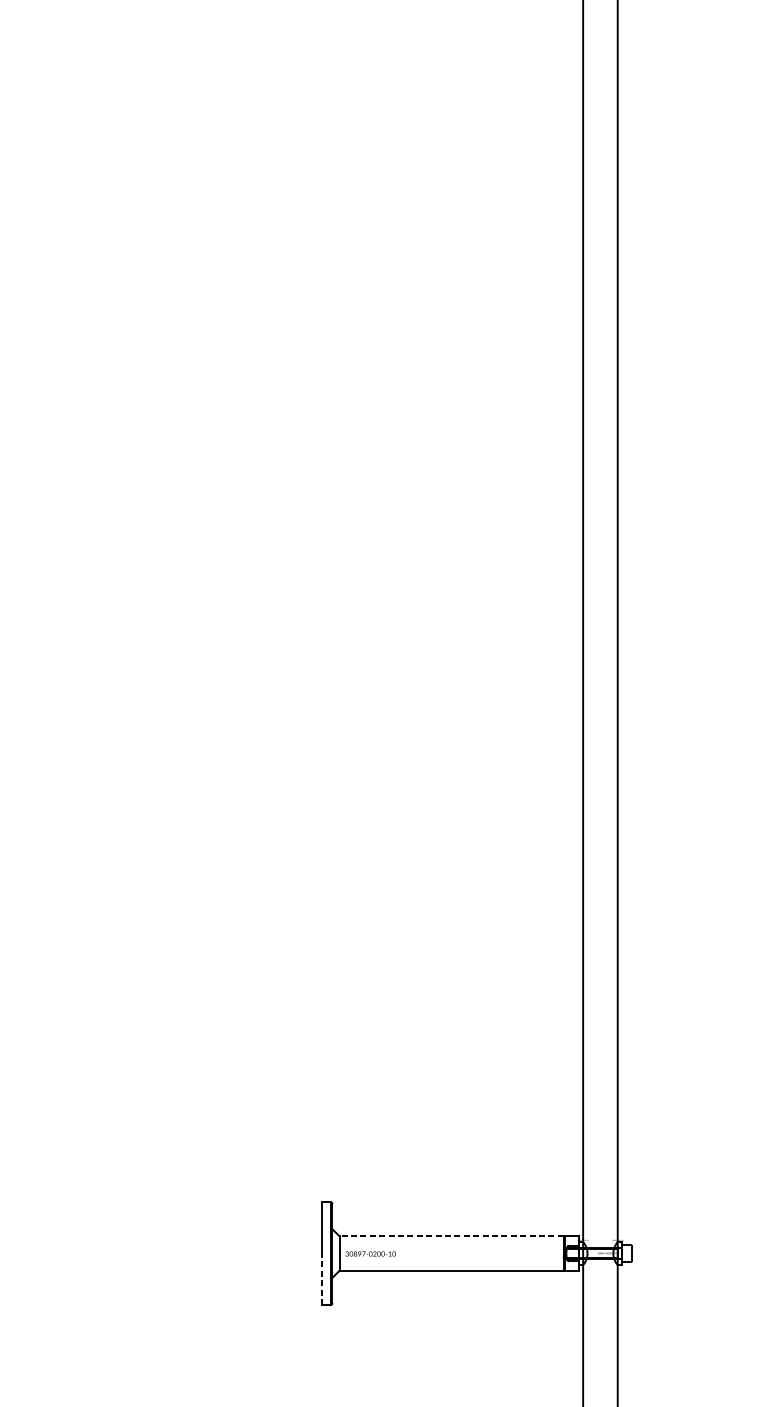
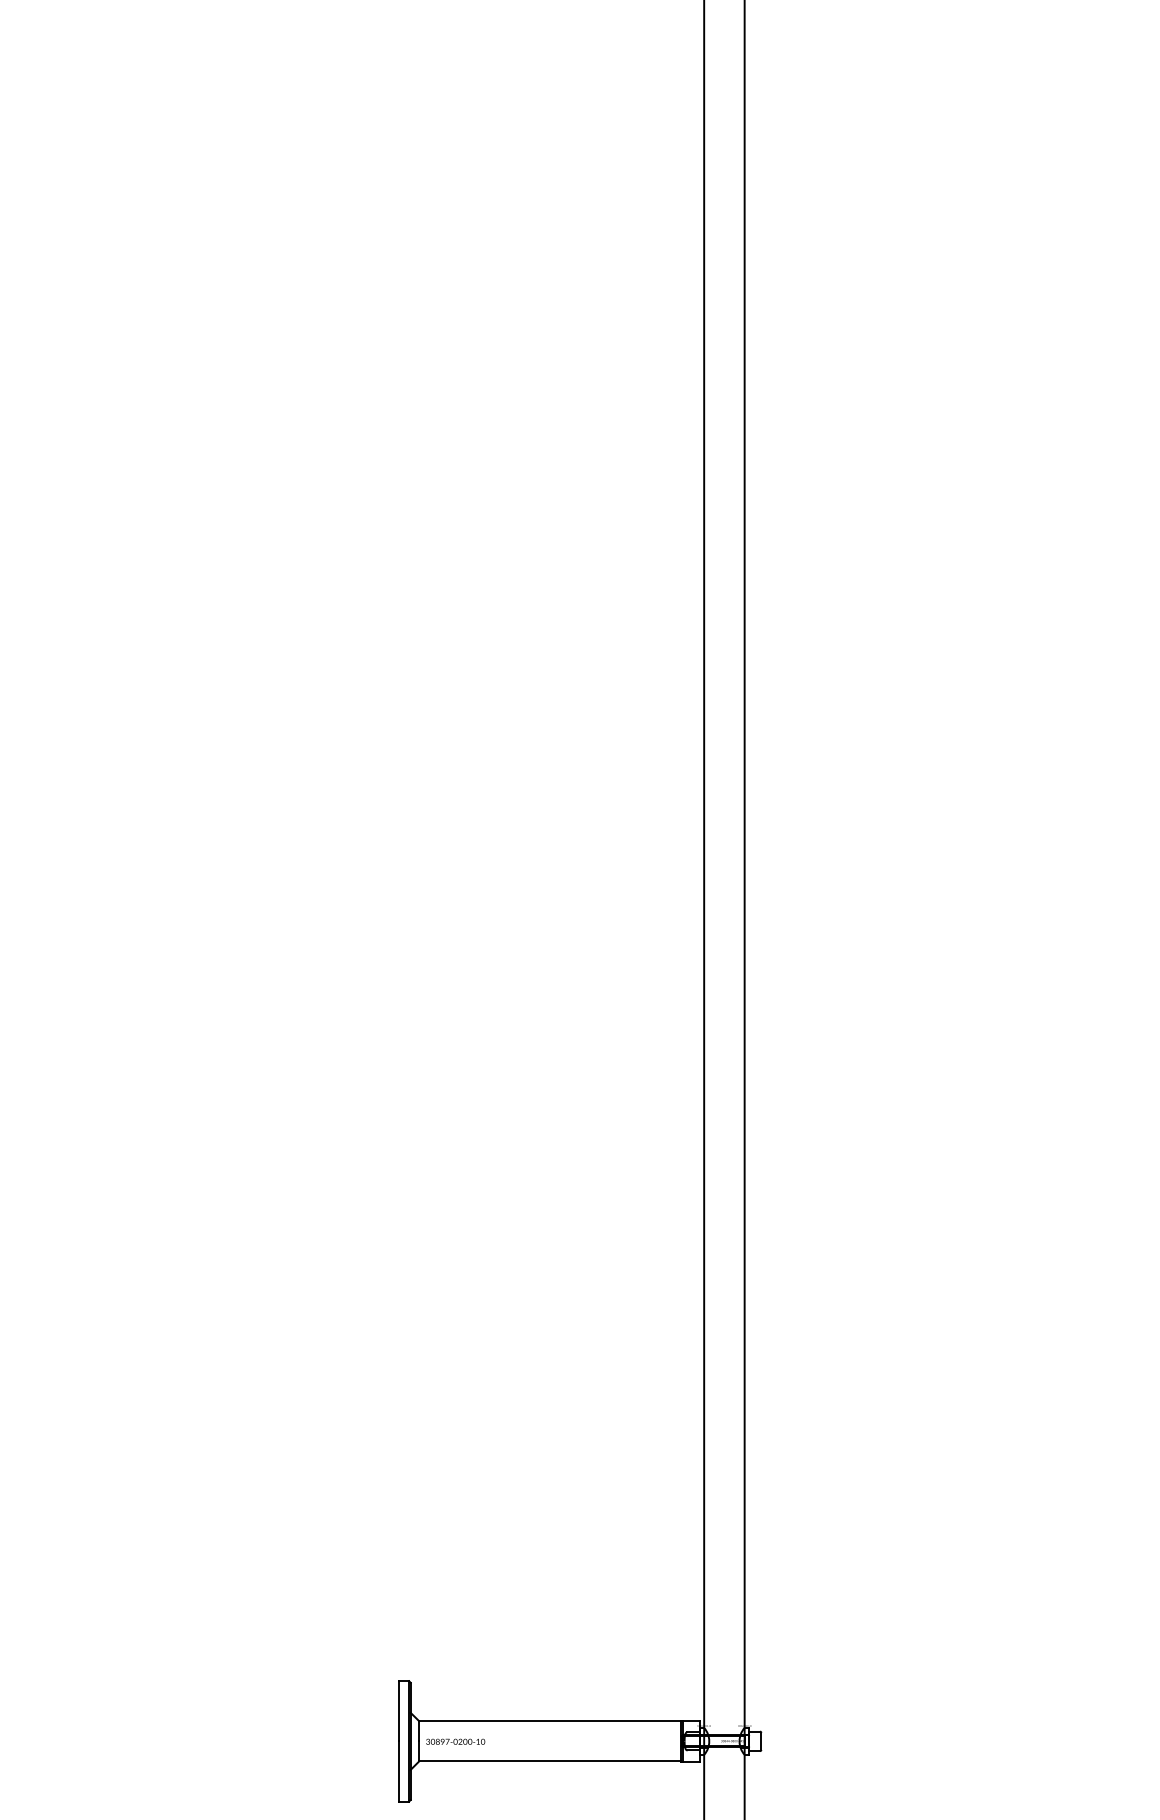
line: (450, 1236) -> (549, 1721), dashed -> solid
line: (321, 1278) -> (398, 1770), dashed -> solid

